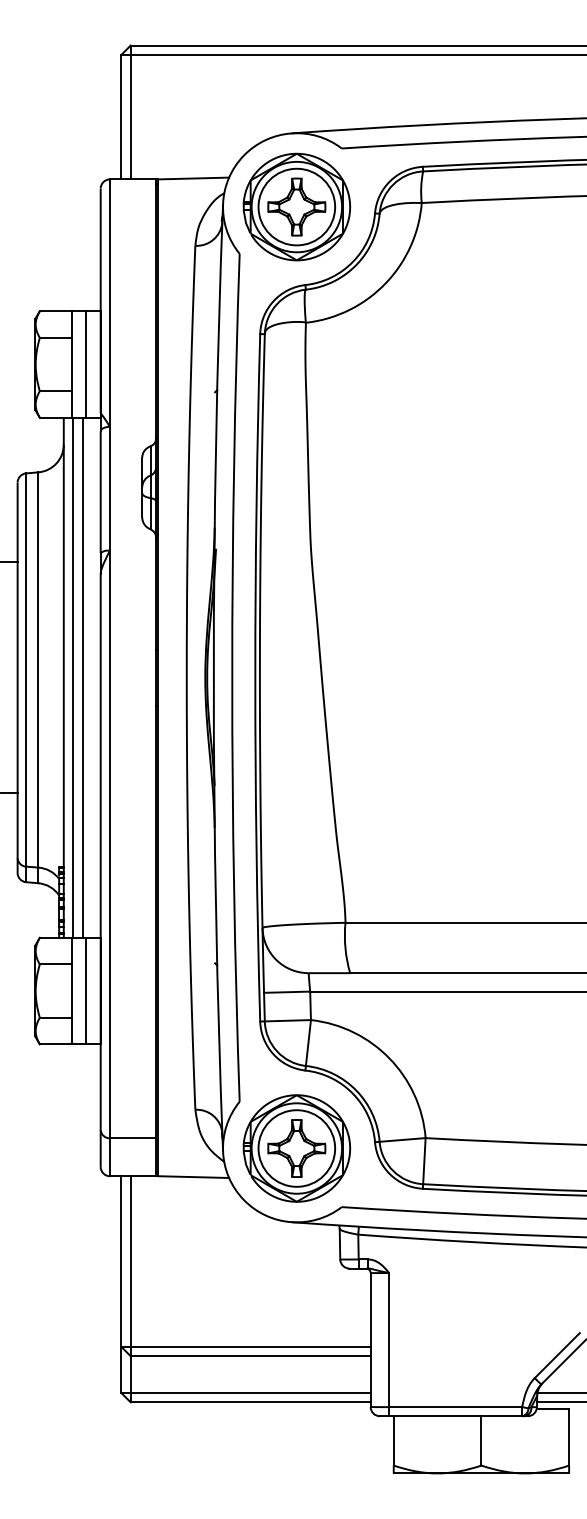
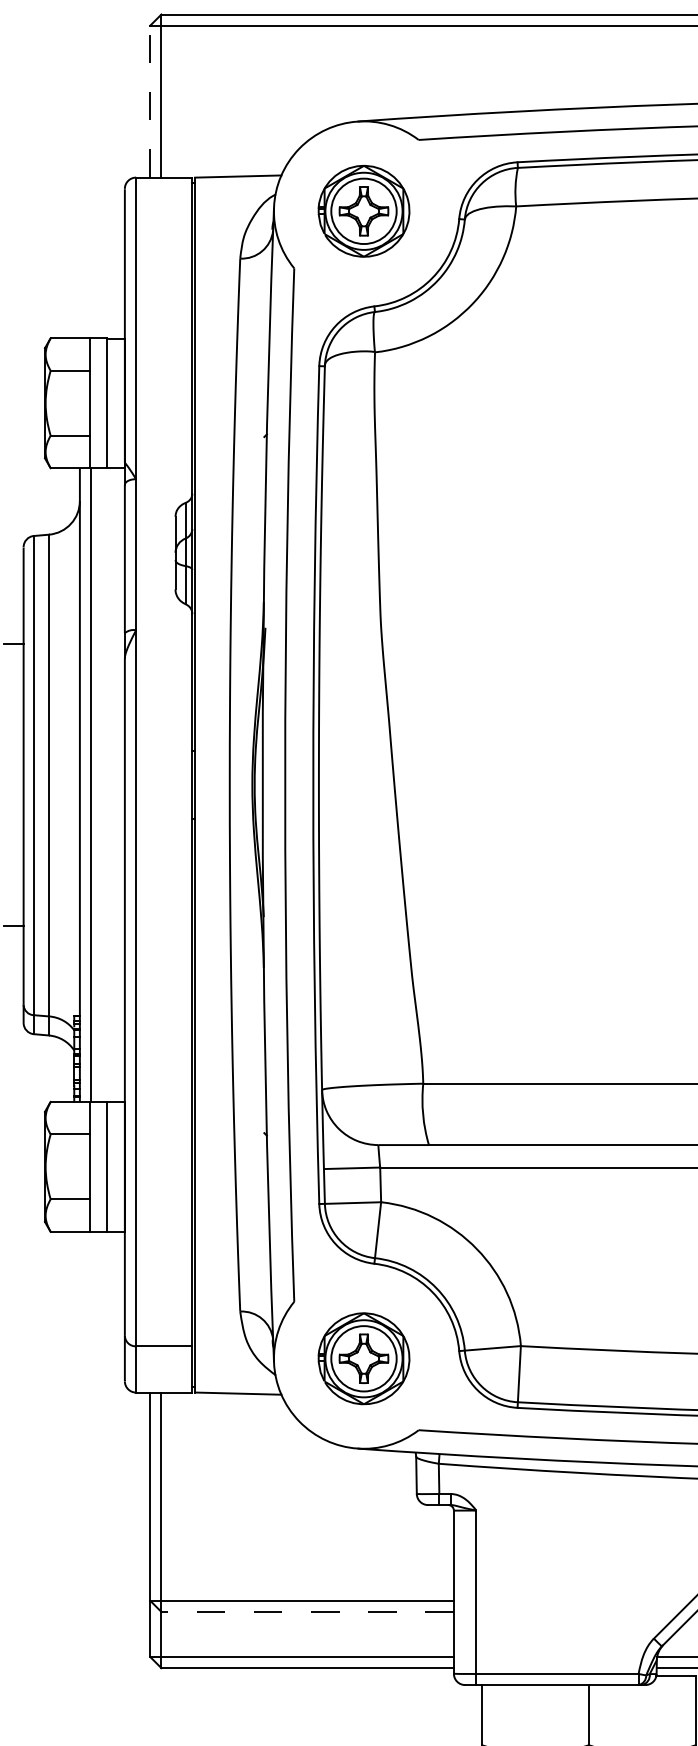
line: (121, 116) -> (150, 100), solid -> dashed
part: (296, 206) -> (363, 210), size x0.7
line: (83, 677) -> (103, 784), removed
part: (296, 1148) -> (363, 1358), size x0.7
line: (250, 1356) -> (307, 1612), solid -> dashed

